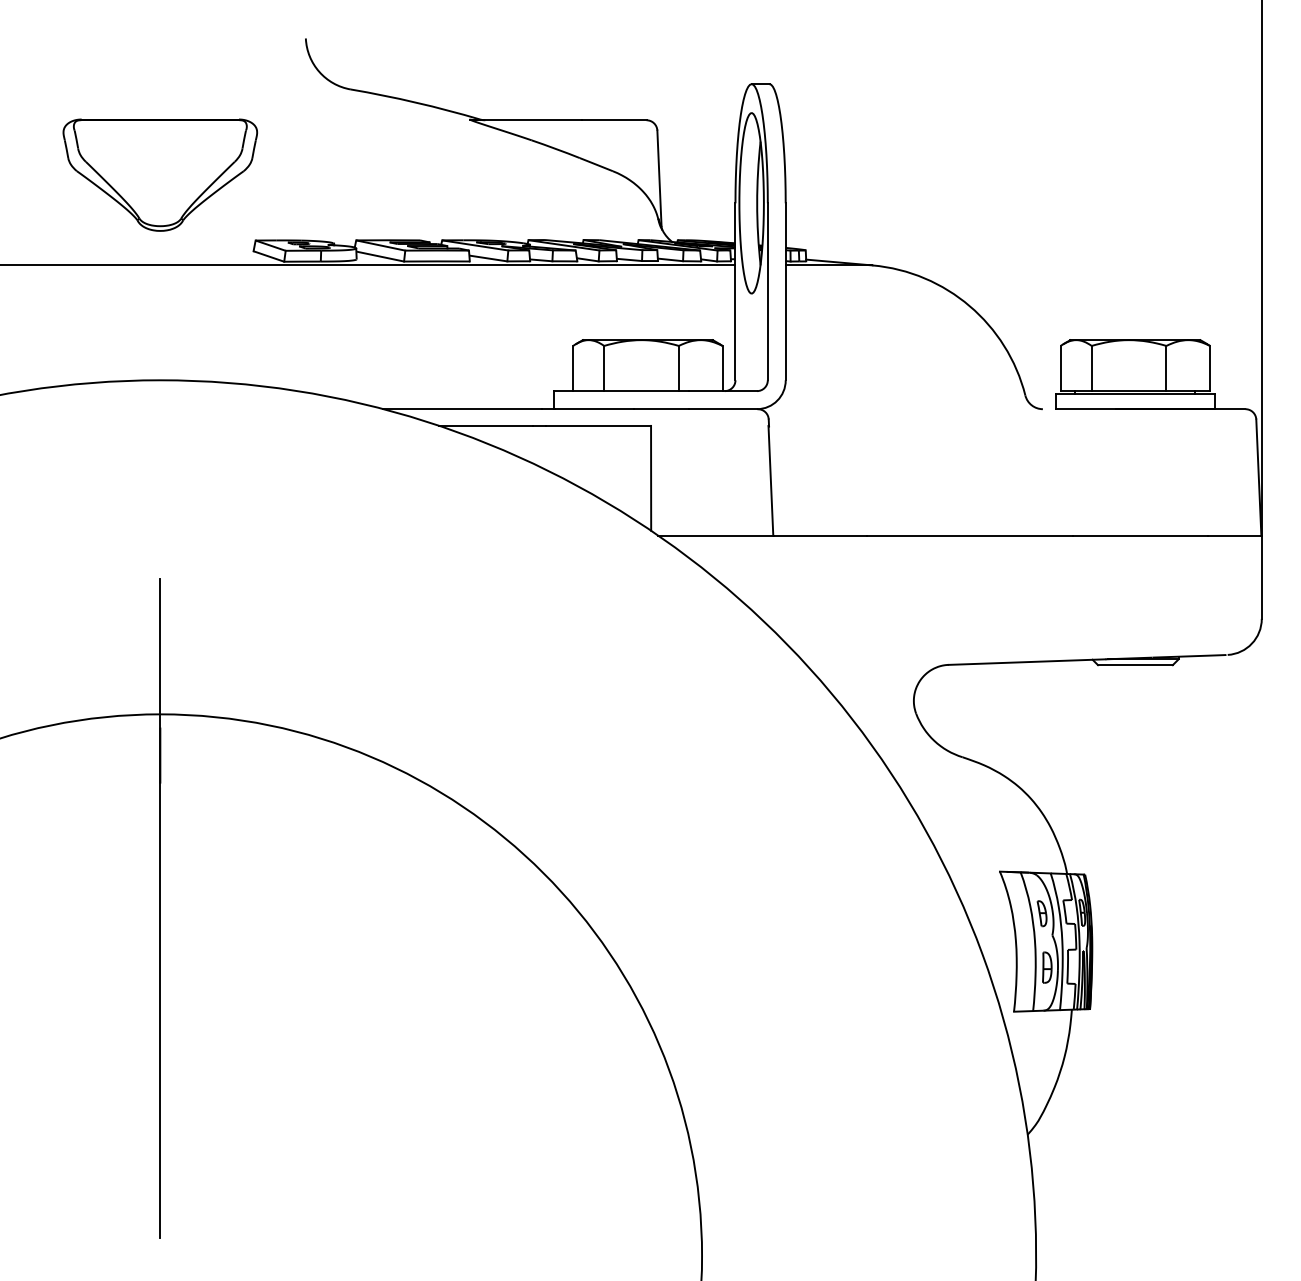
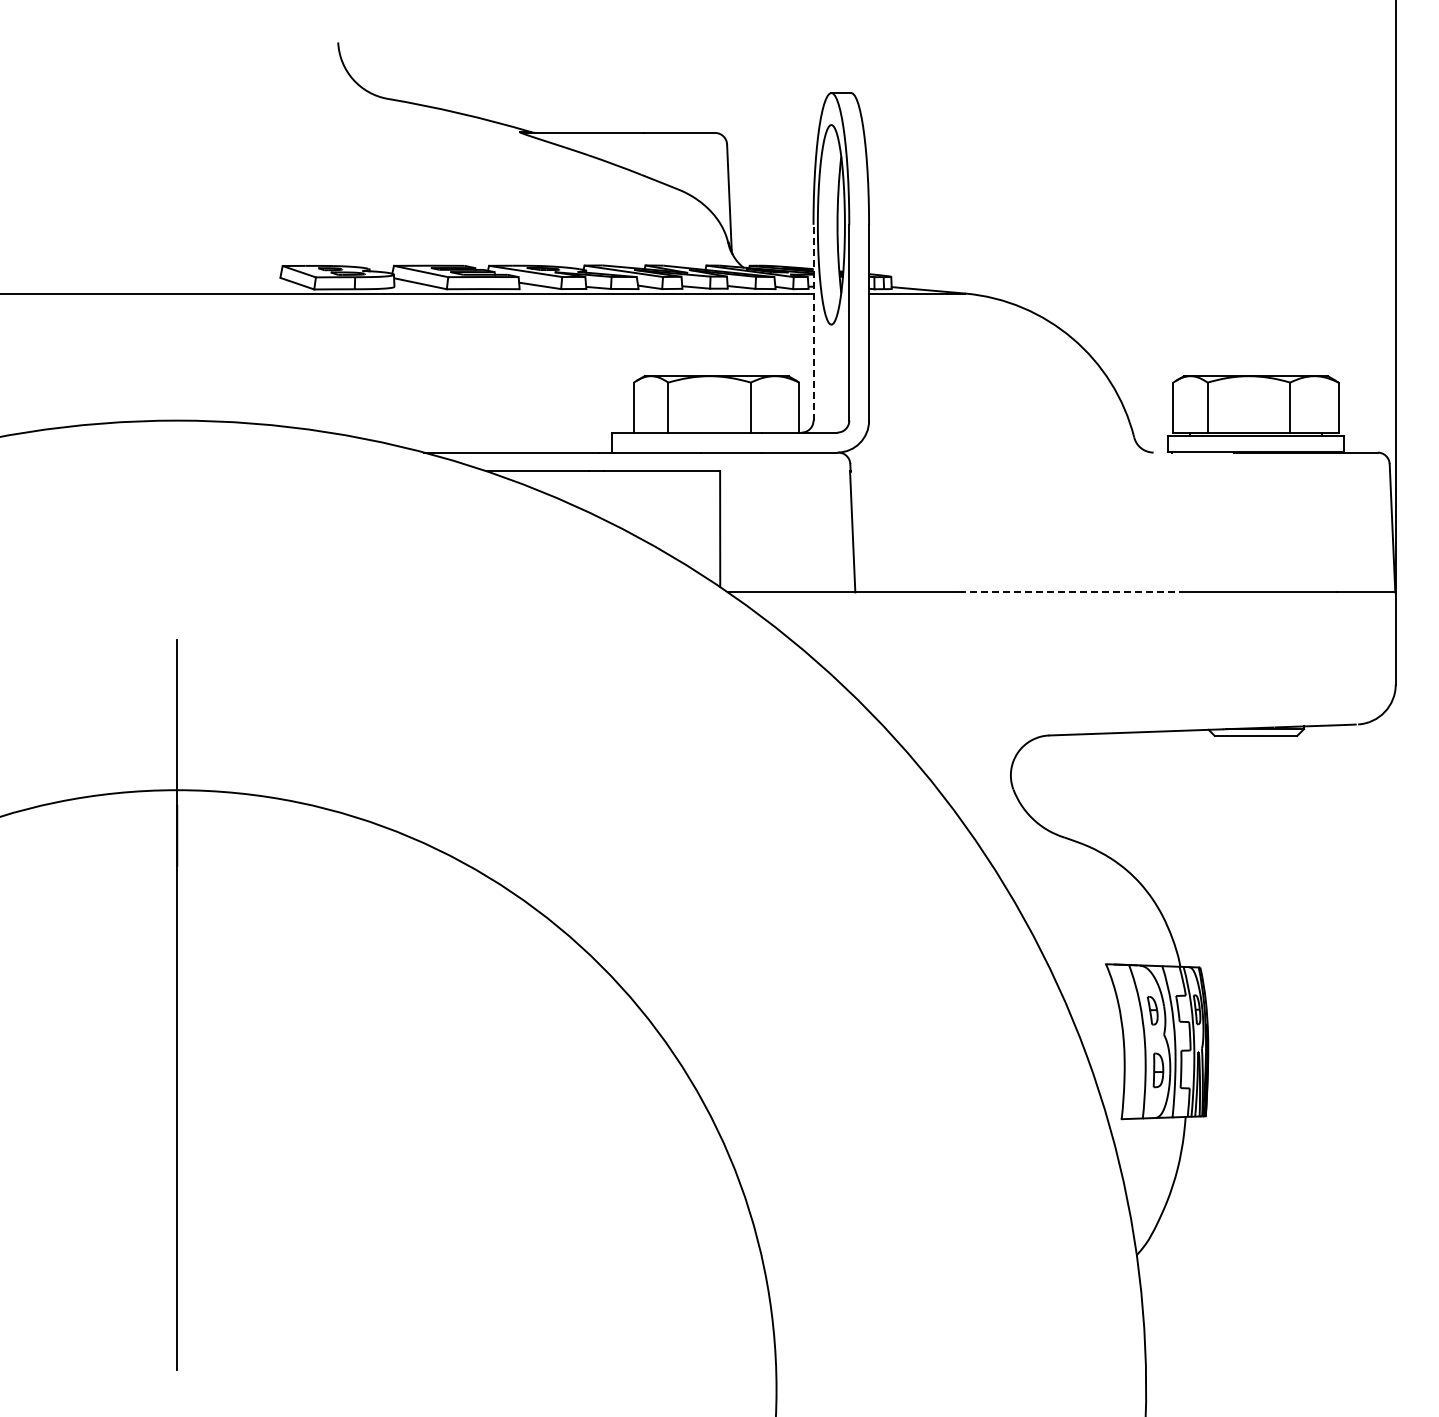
part: (160, 174) -> (177, 193), removed
line: (735, 291) -> (813, 322), solid -> dashed
line: (969, 535) -> (1072, 592), solid -> dashed

